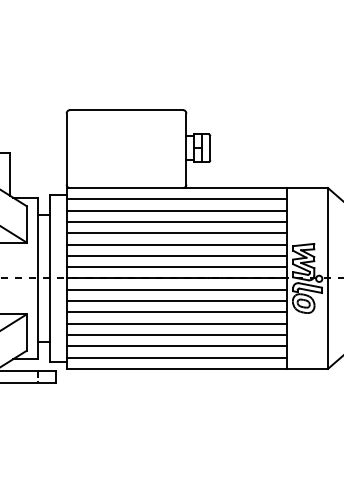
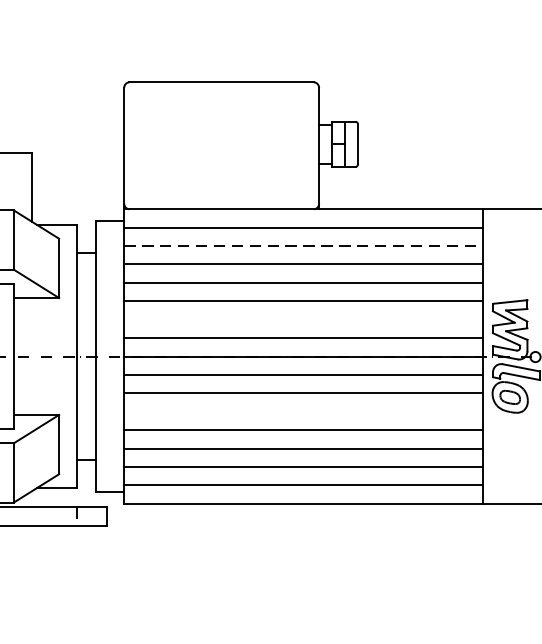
line: (177, 210) -> (304, 245), solid -> dashed
line: (176, 255) -> (303, 319), removed
line: (176, 312) -> (303, 411), removed

